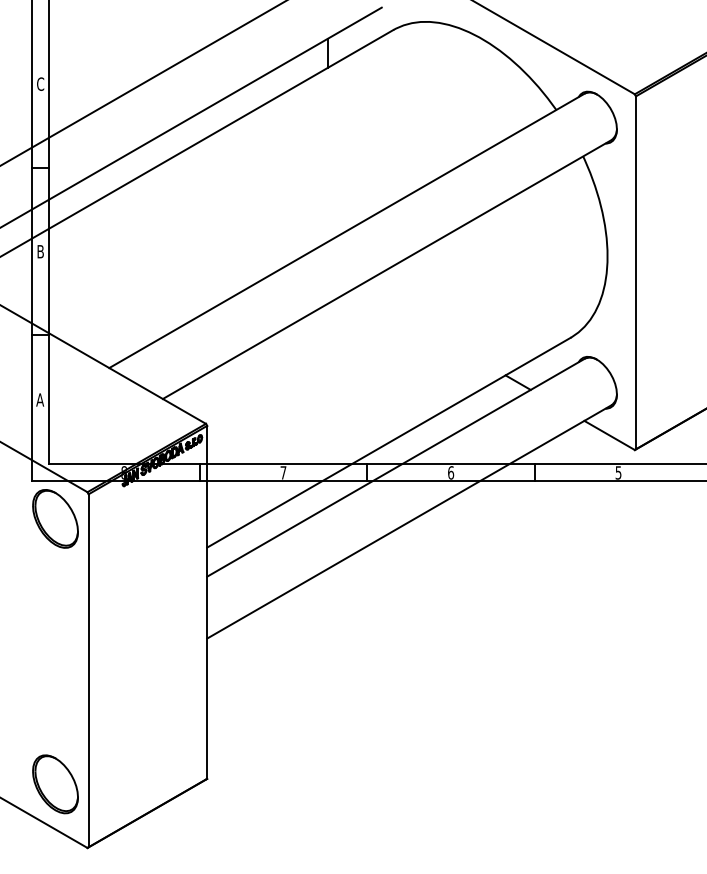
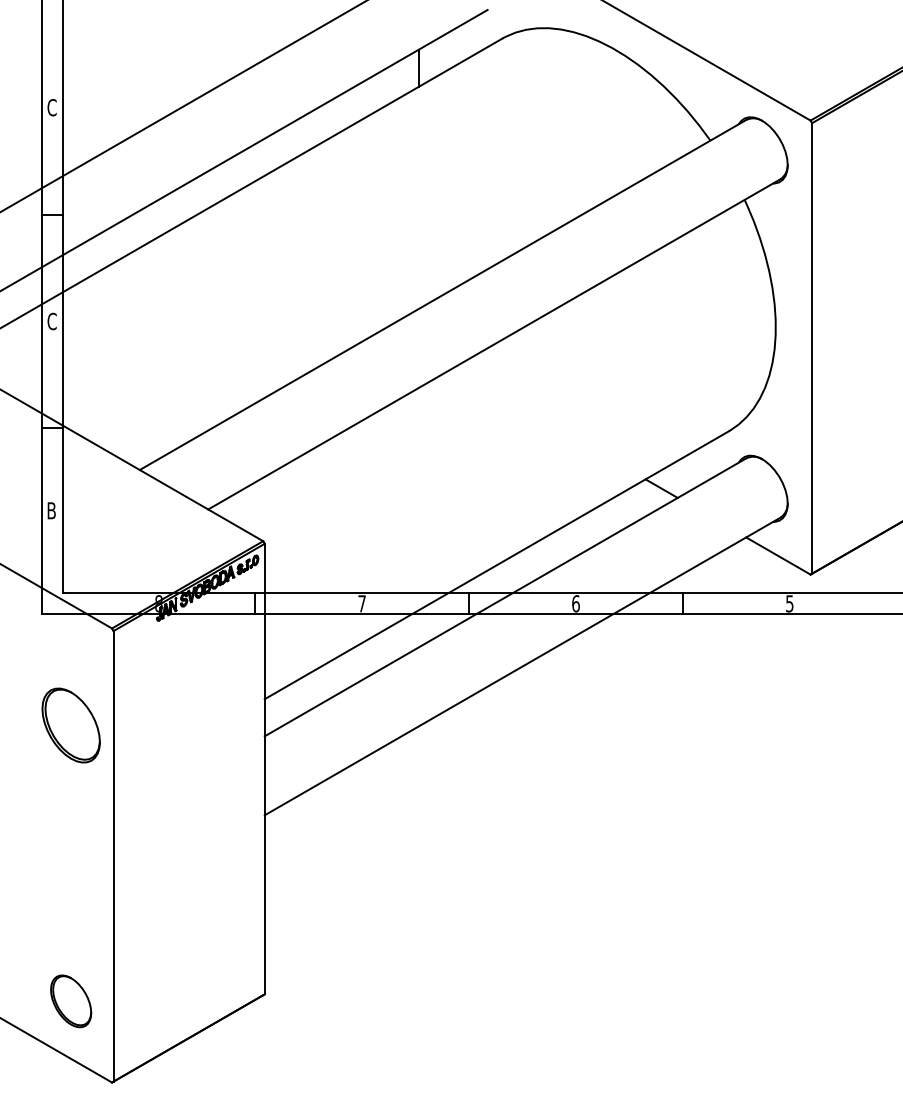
text: (40, 251) -> (51, 321), B -> C
text: (40, 399) -> (51, 510), A -> B
part: (54, 518) -> (70, 725), moved
part: (54, 784) -> (70, 1001), size x0.7

